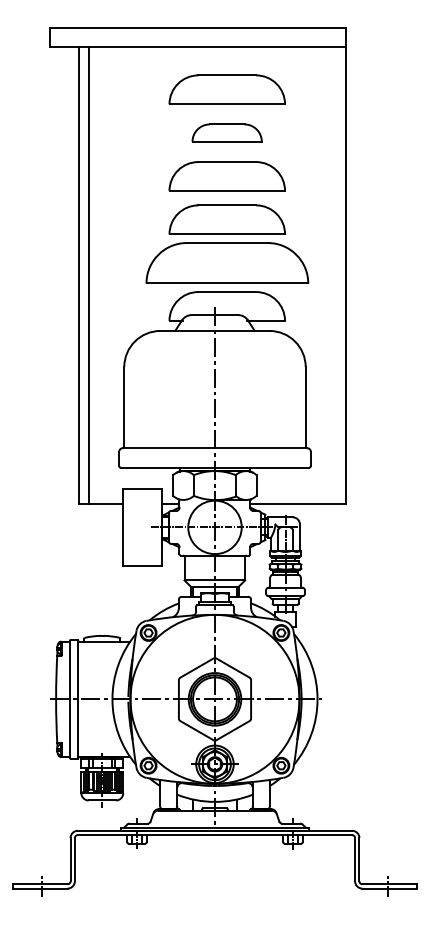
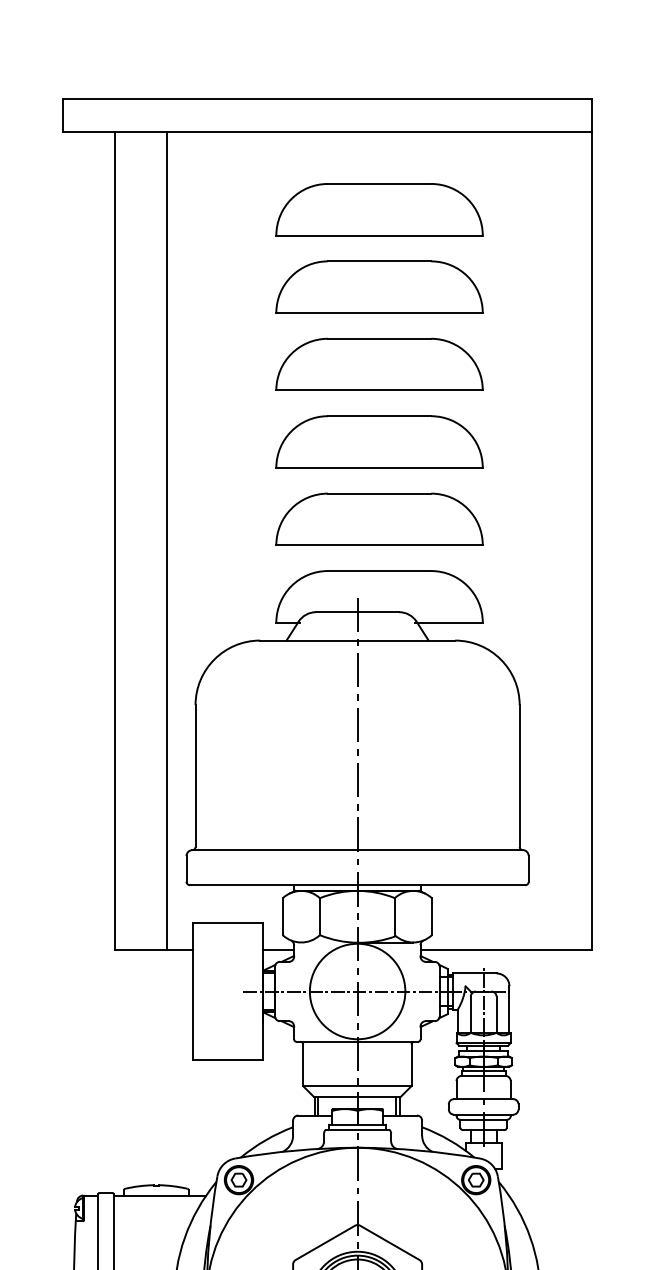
part: (226, 132) -> (378, 285), size x1.67
part: (226, 262) -> (378, 518), size x0.71
line: (89, 275) -> (167, 541), moved

